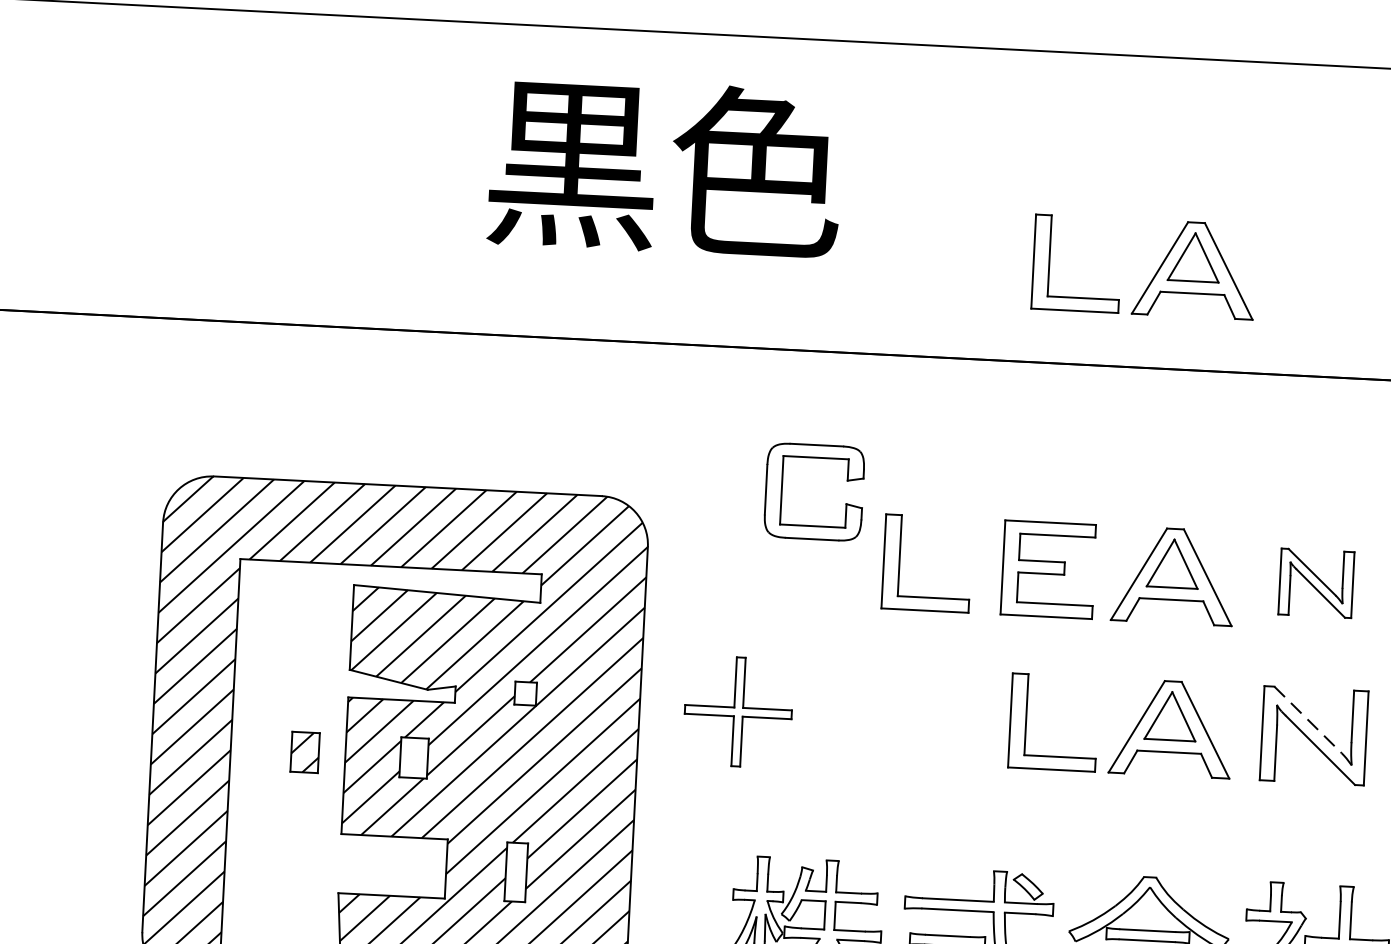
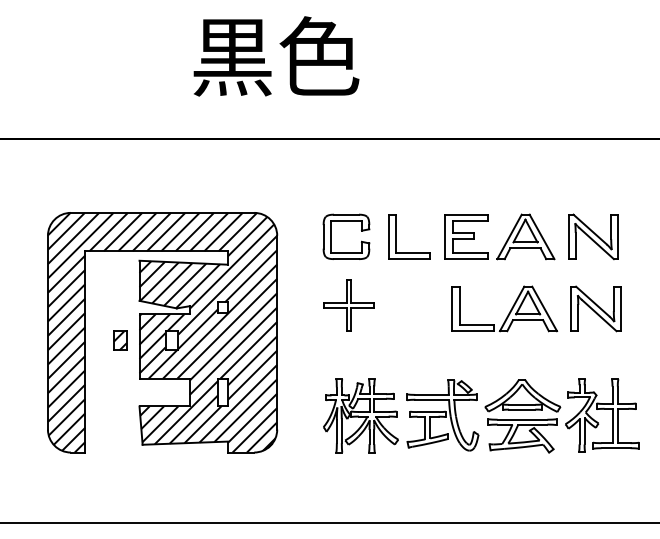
part: (1143, 266) -> (504, 91), removed
part: (816, 459) -> (346, 221), moved
part: (1316, 582) -> (593, 236), size x1.43
part: (737, 712) -> (348, 305), moved
line: (1309, 719) -> (593, 301), dashed -> solid

